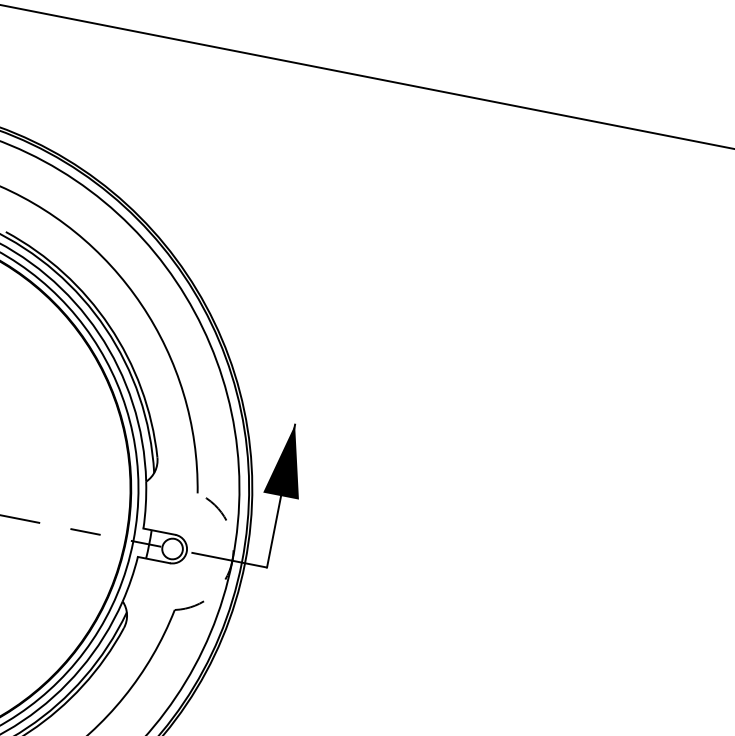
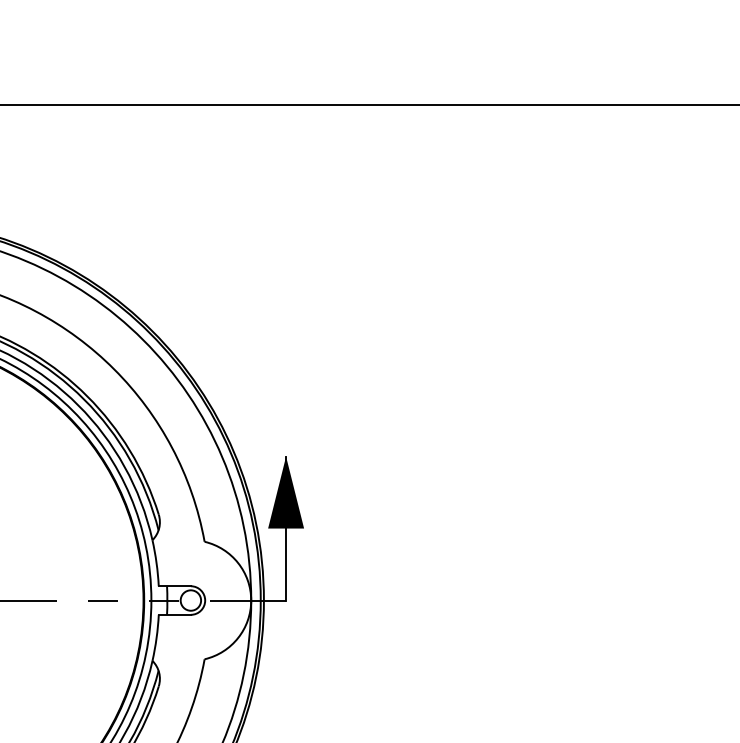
arc: (232, 560) -> (251, 600), dashed -> solid

